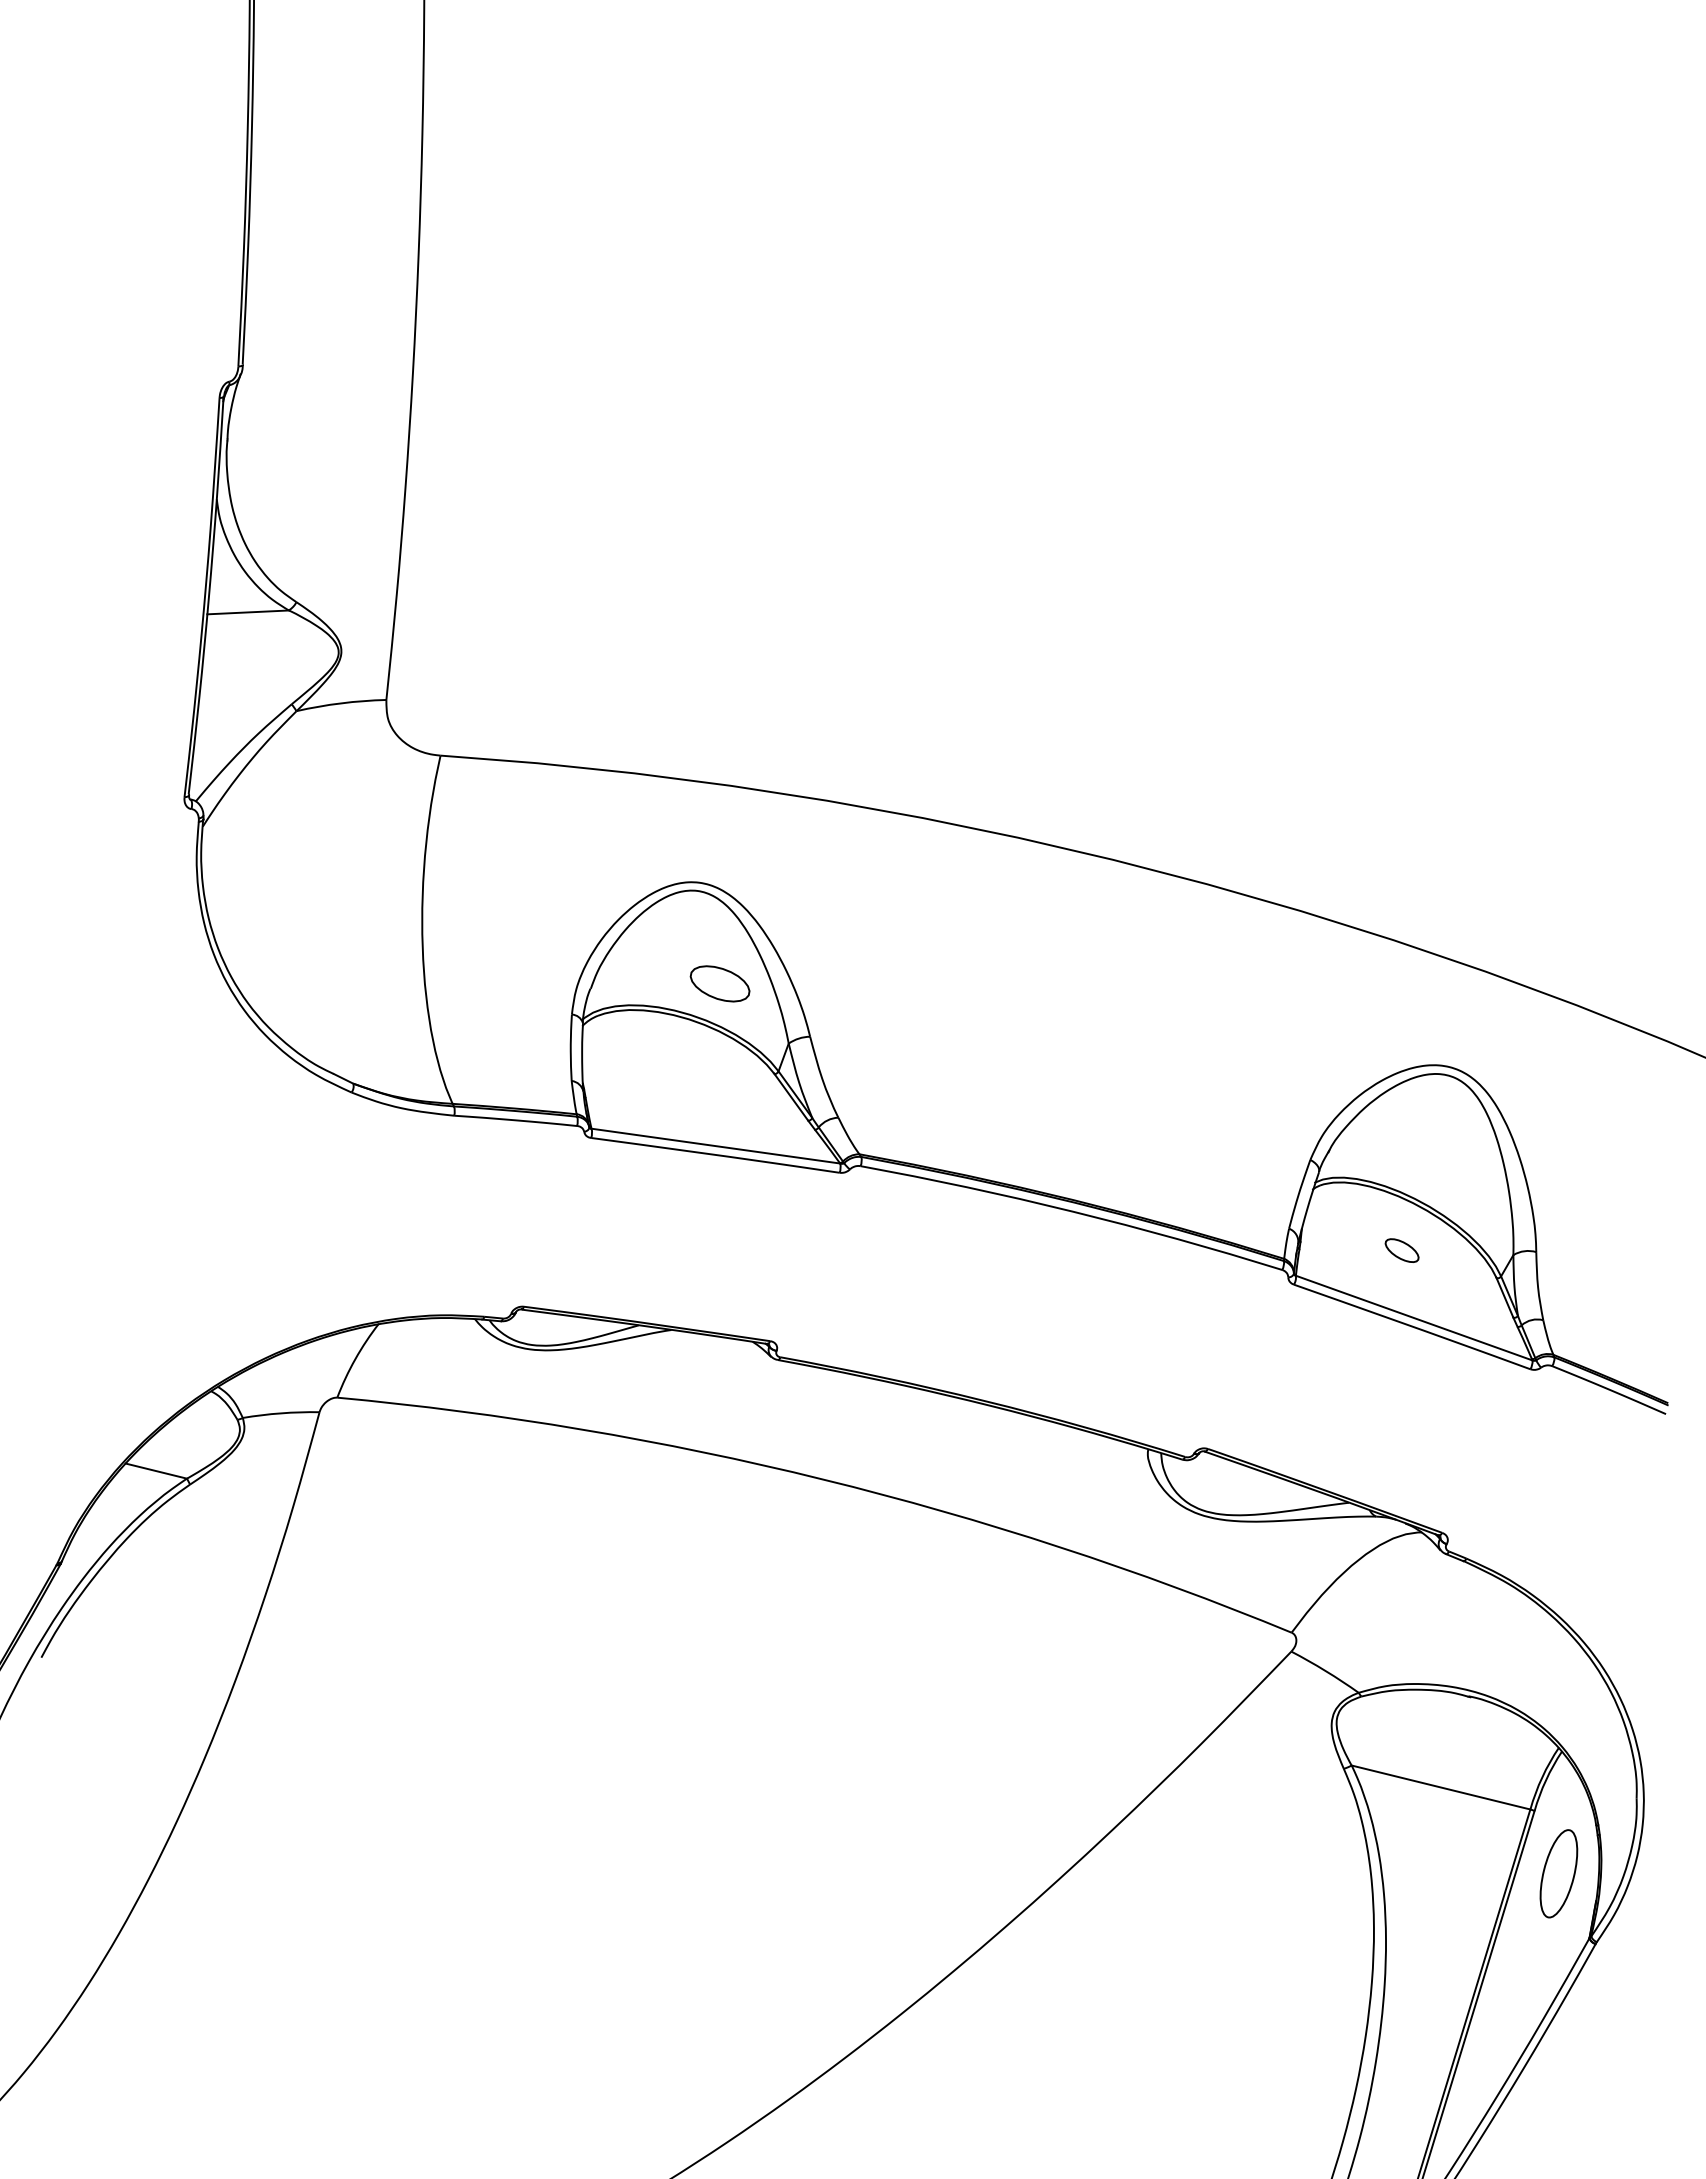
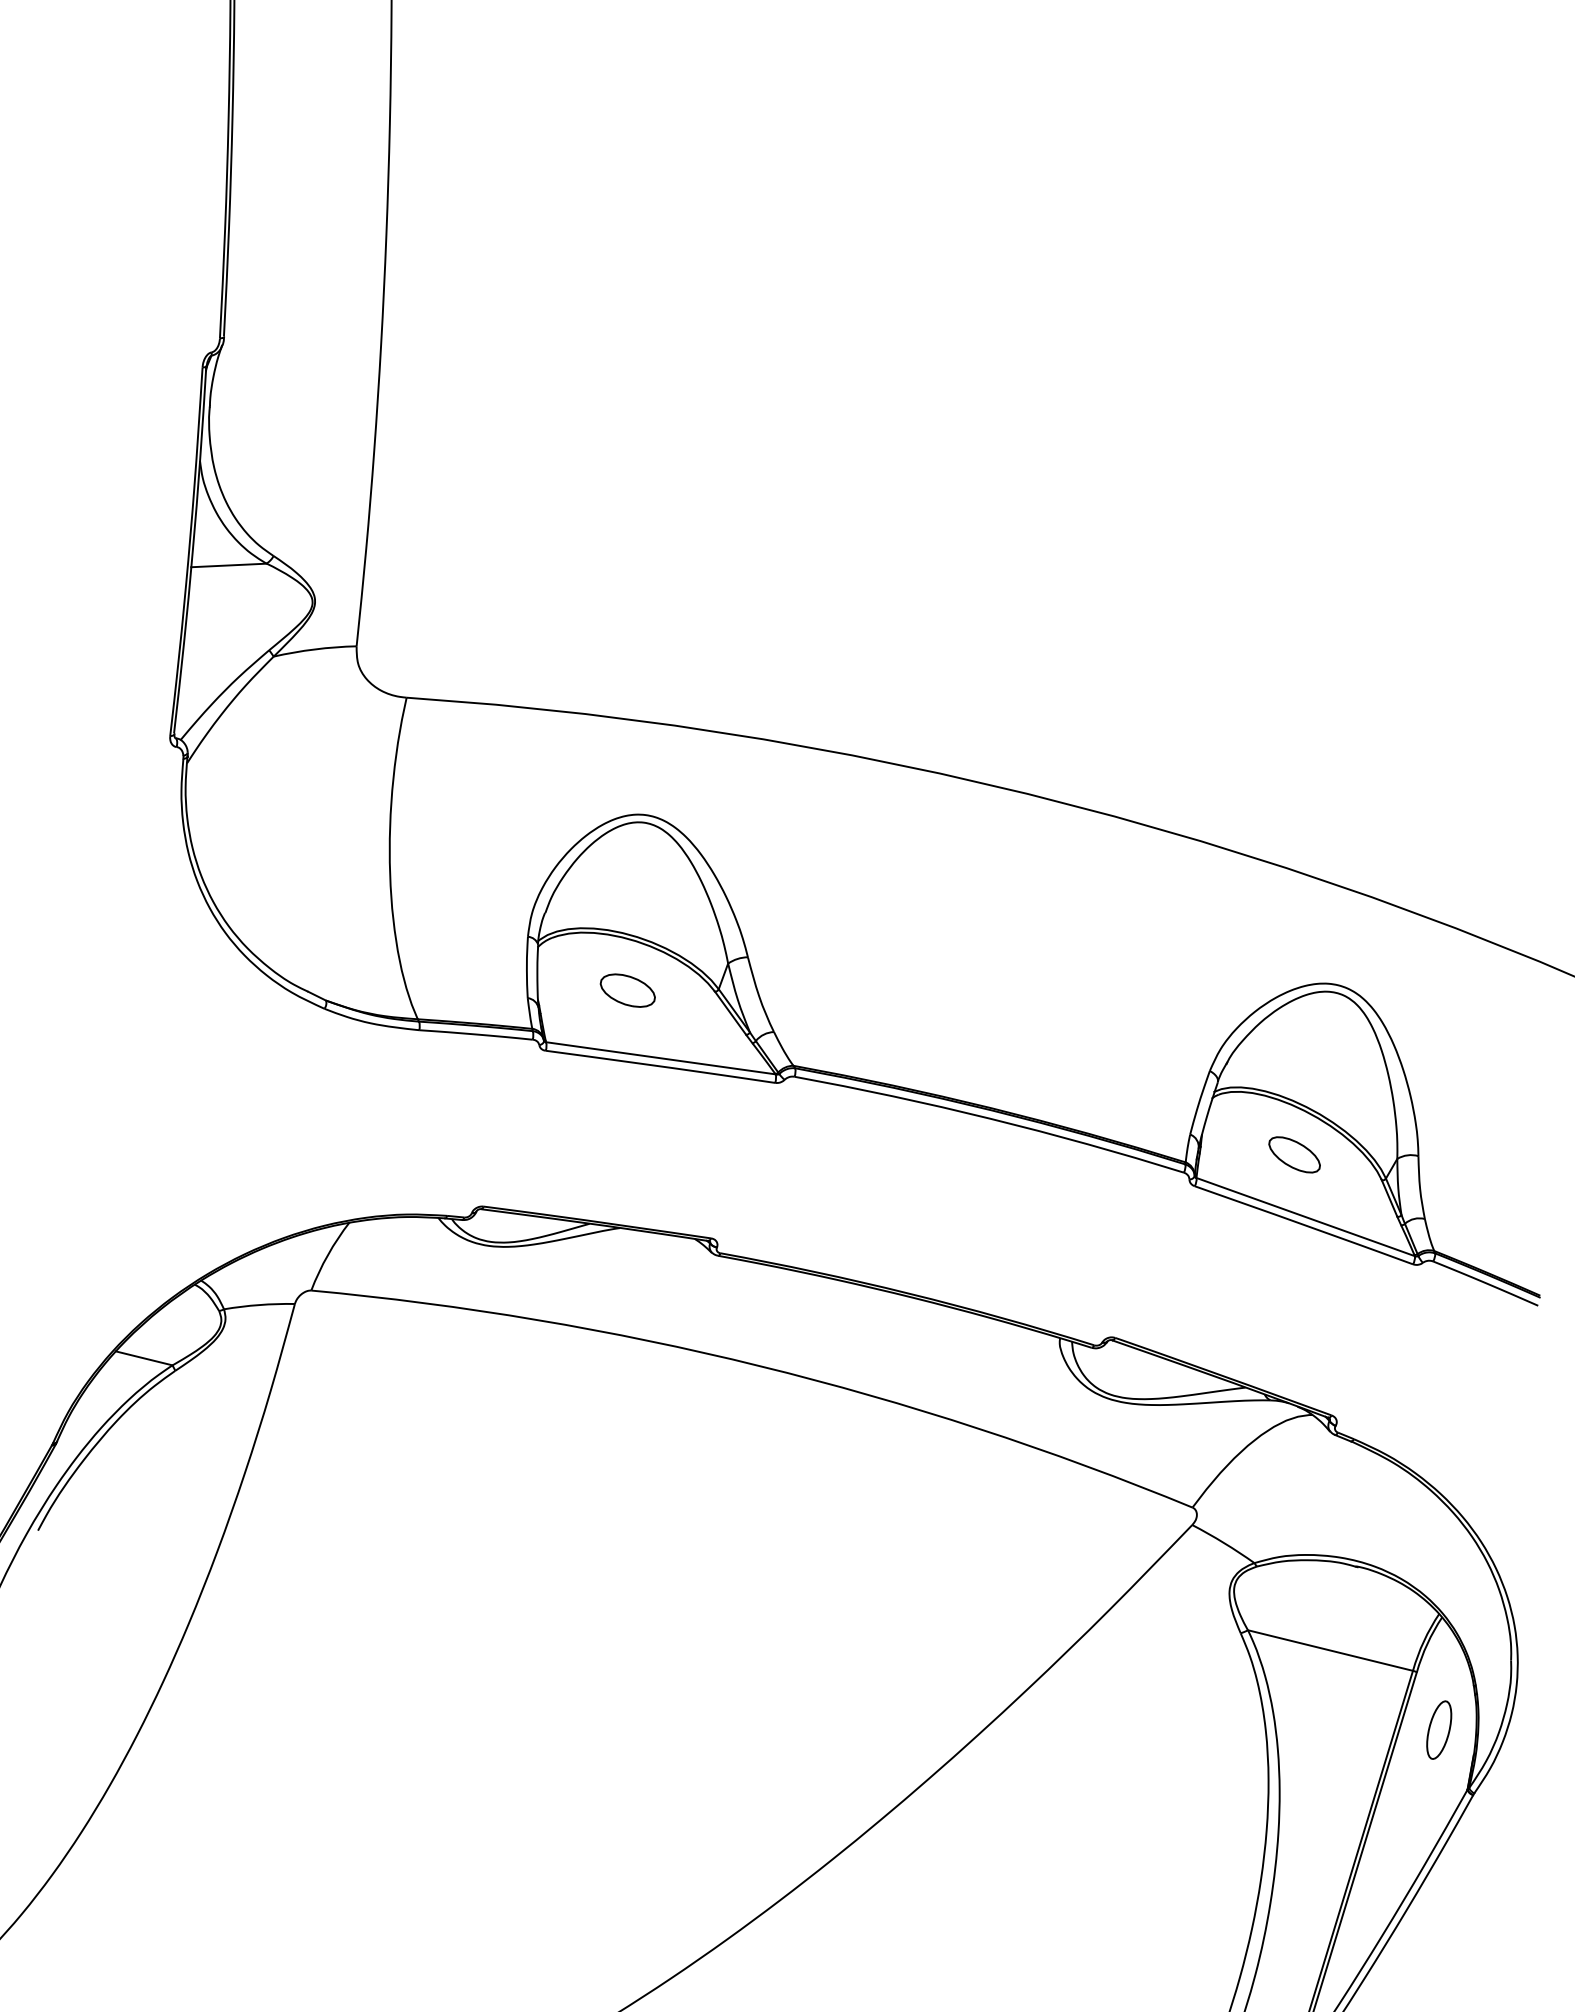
part: (719, 983) -> (627, 990), moved
part: (1401, 1250) -> (1293, 1154), size x1.67
part: (1558, 1873) -> (1438, 1729), size x0.71

